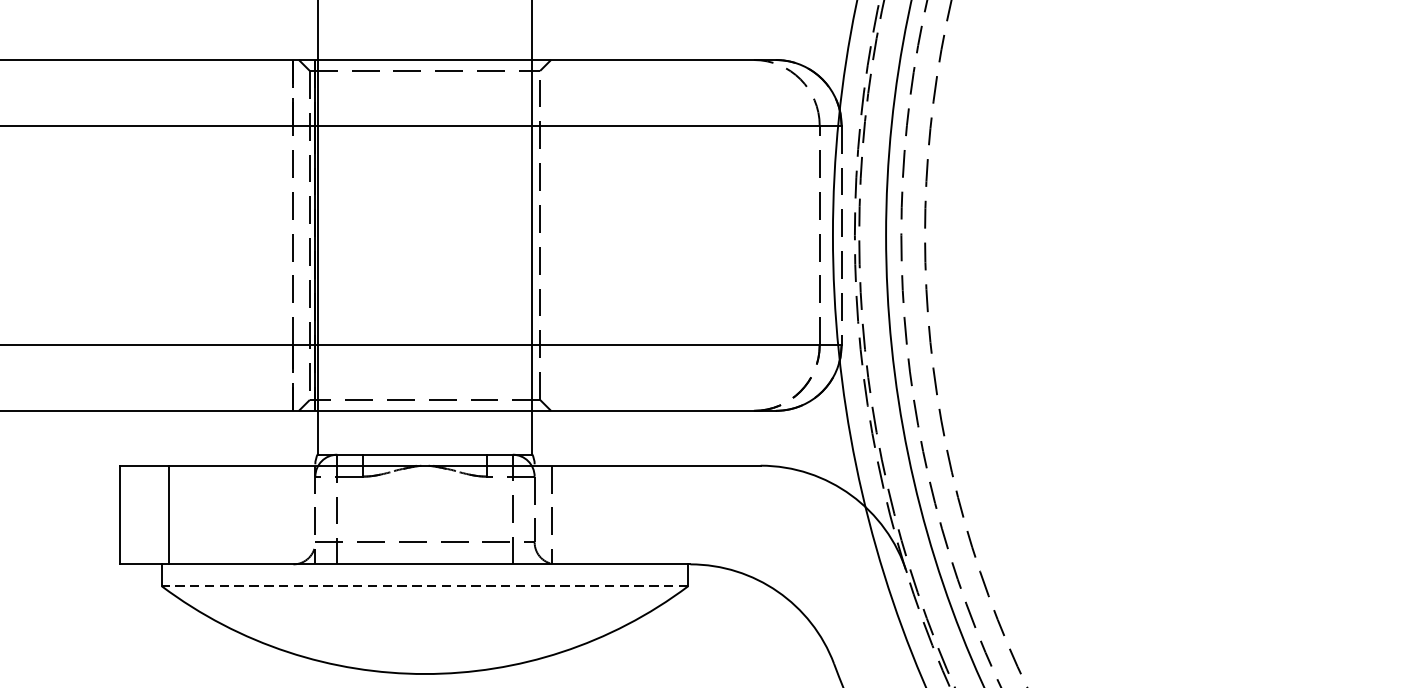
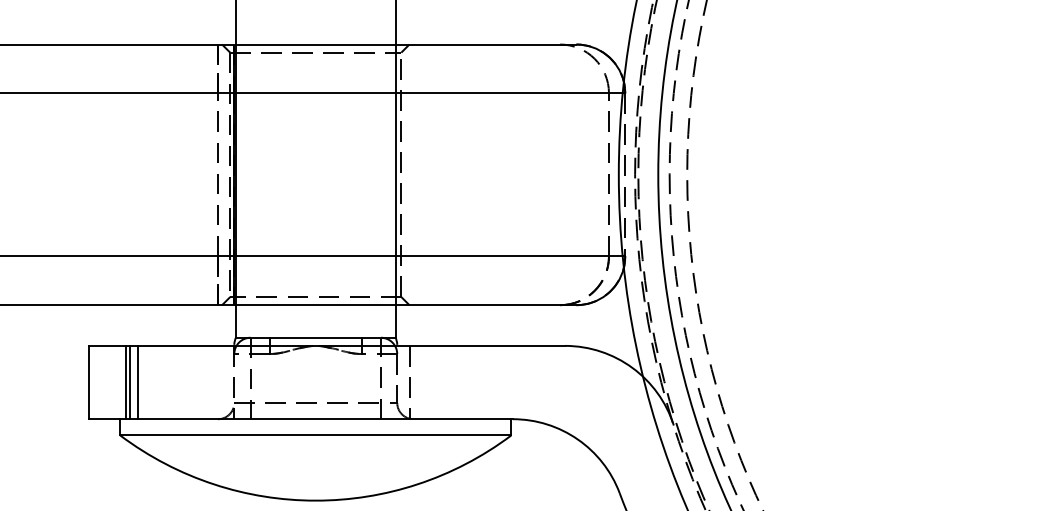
line: (174, 514) -> (129, 382), added
line: (185, 514) -> (137, 382), added
line: (424, 586) -> (315, 435), dashed -> solid

